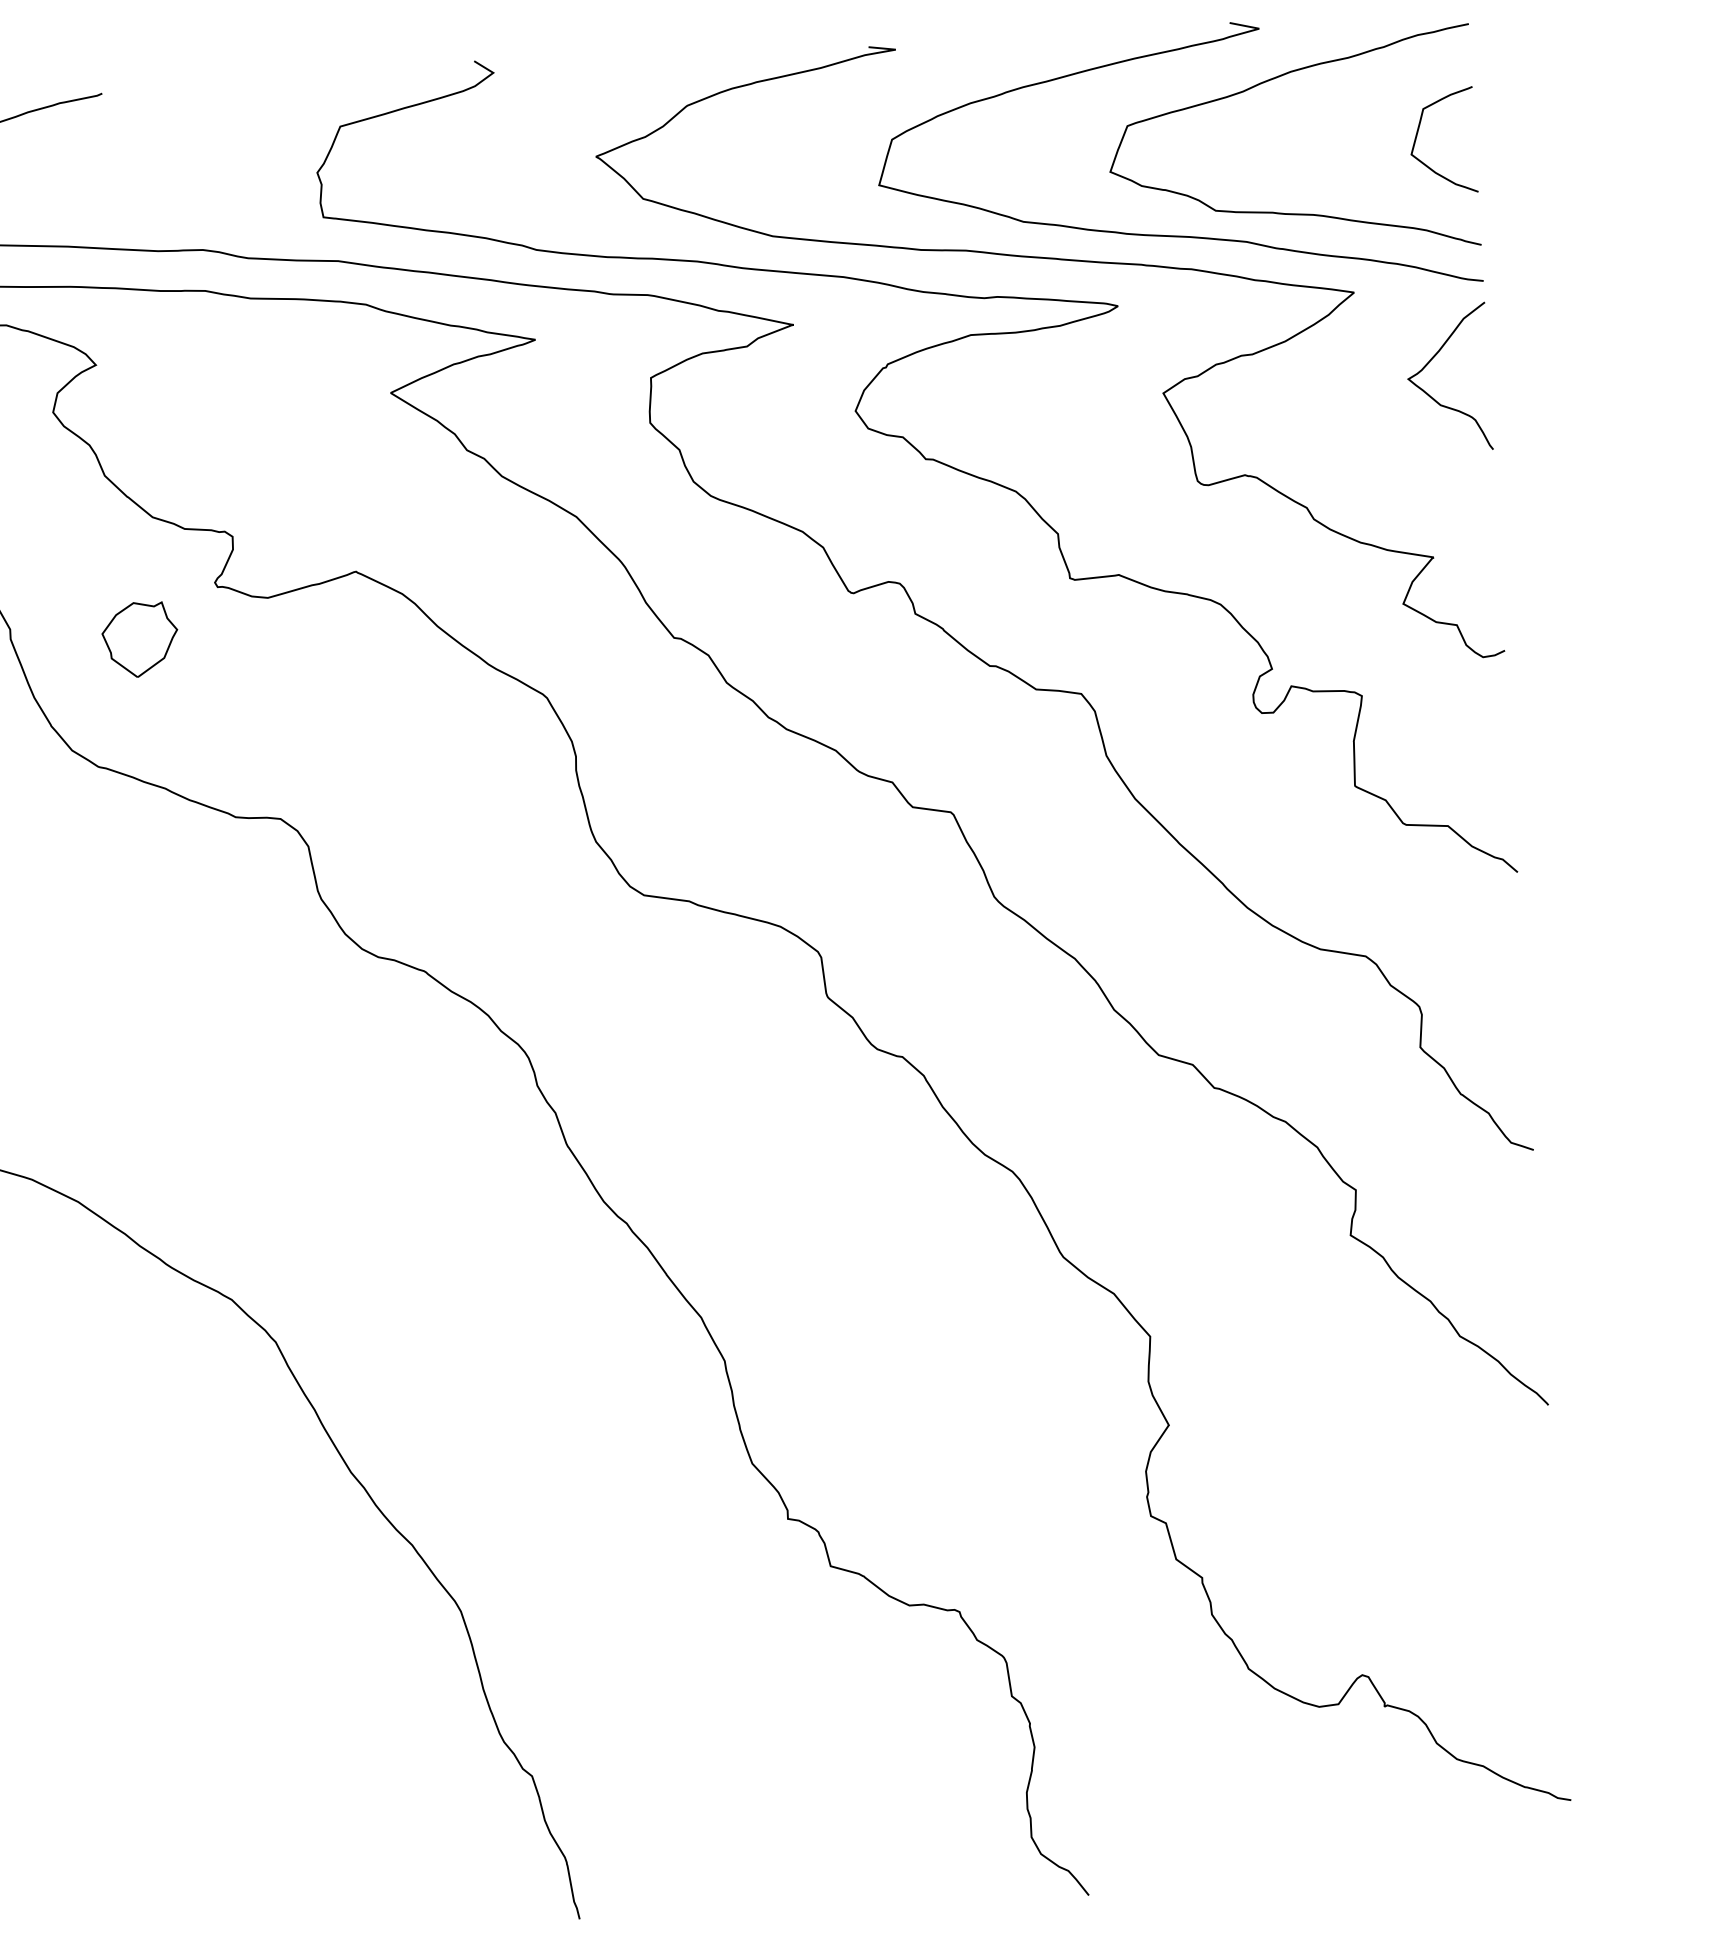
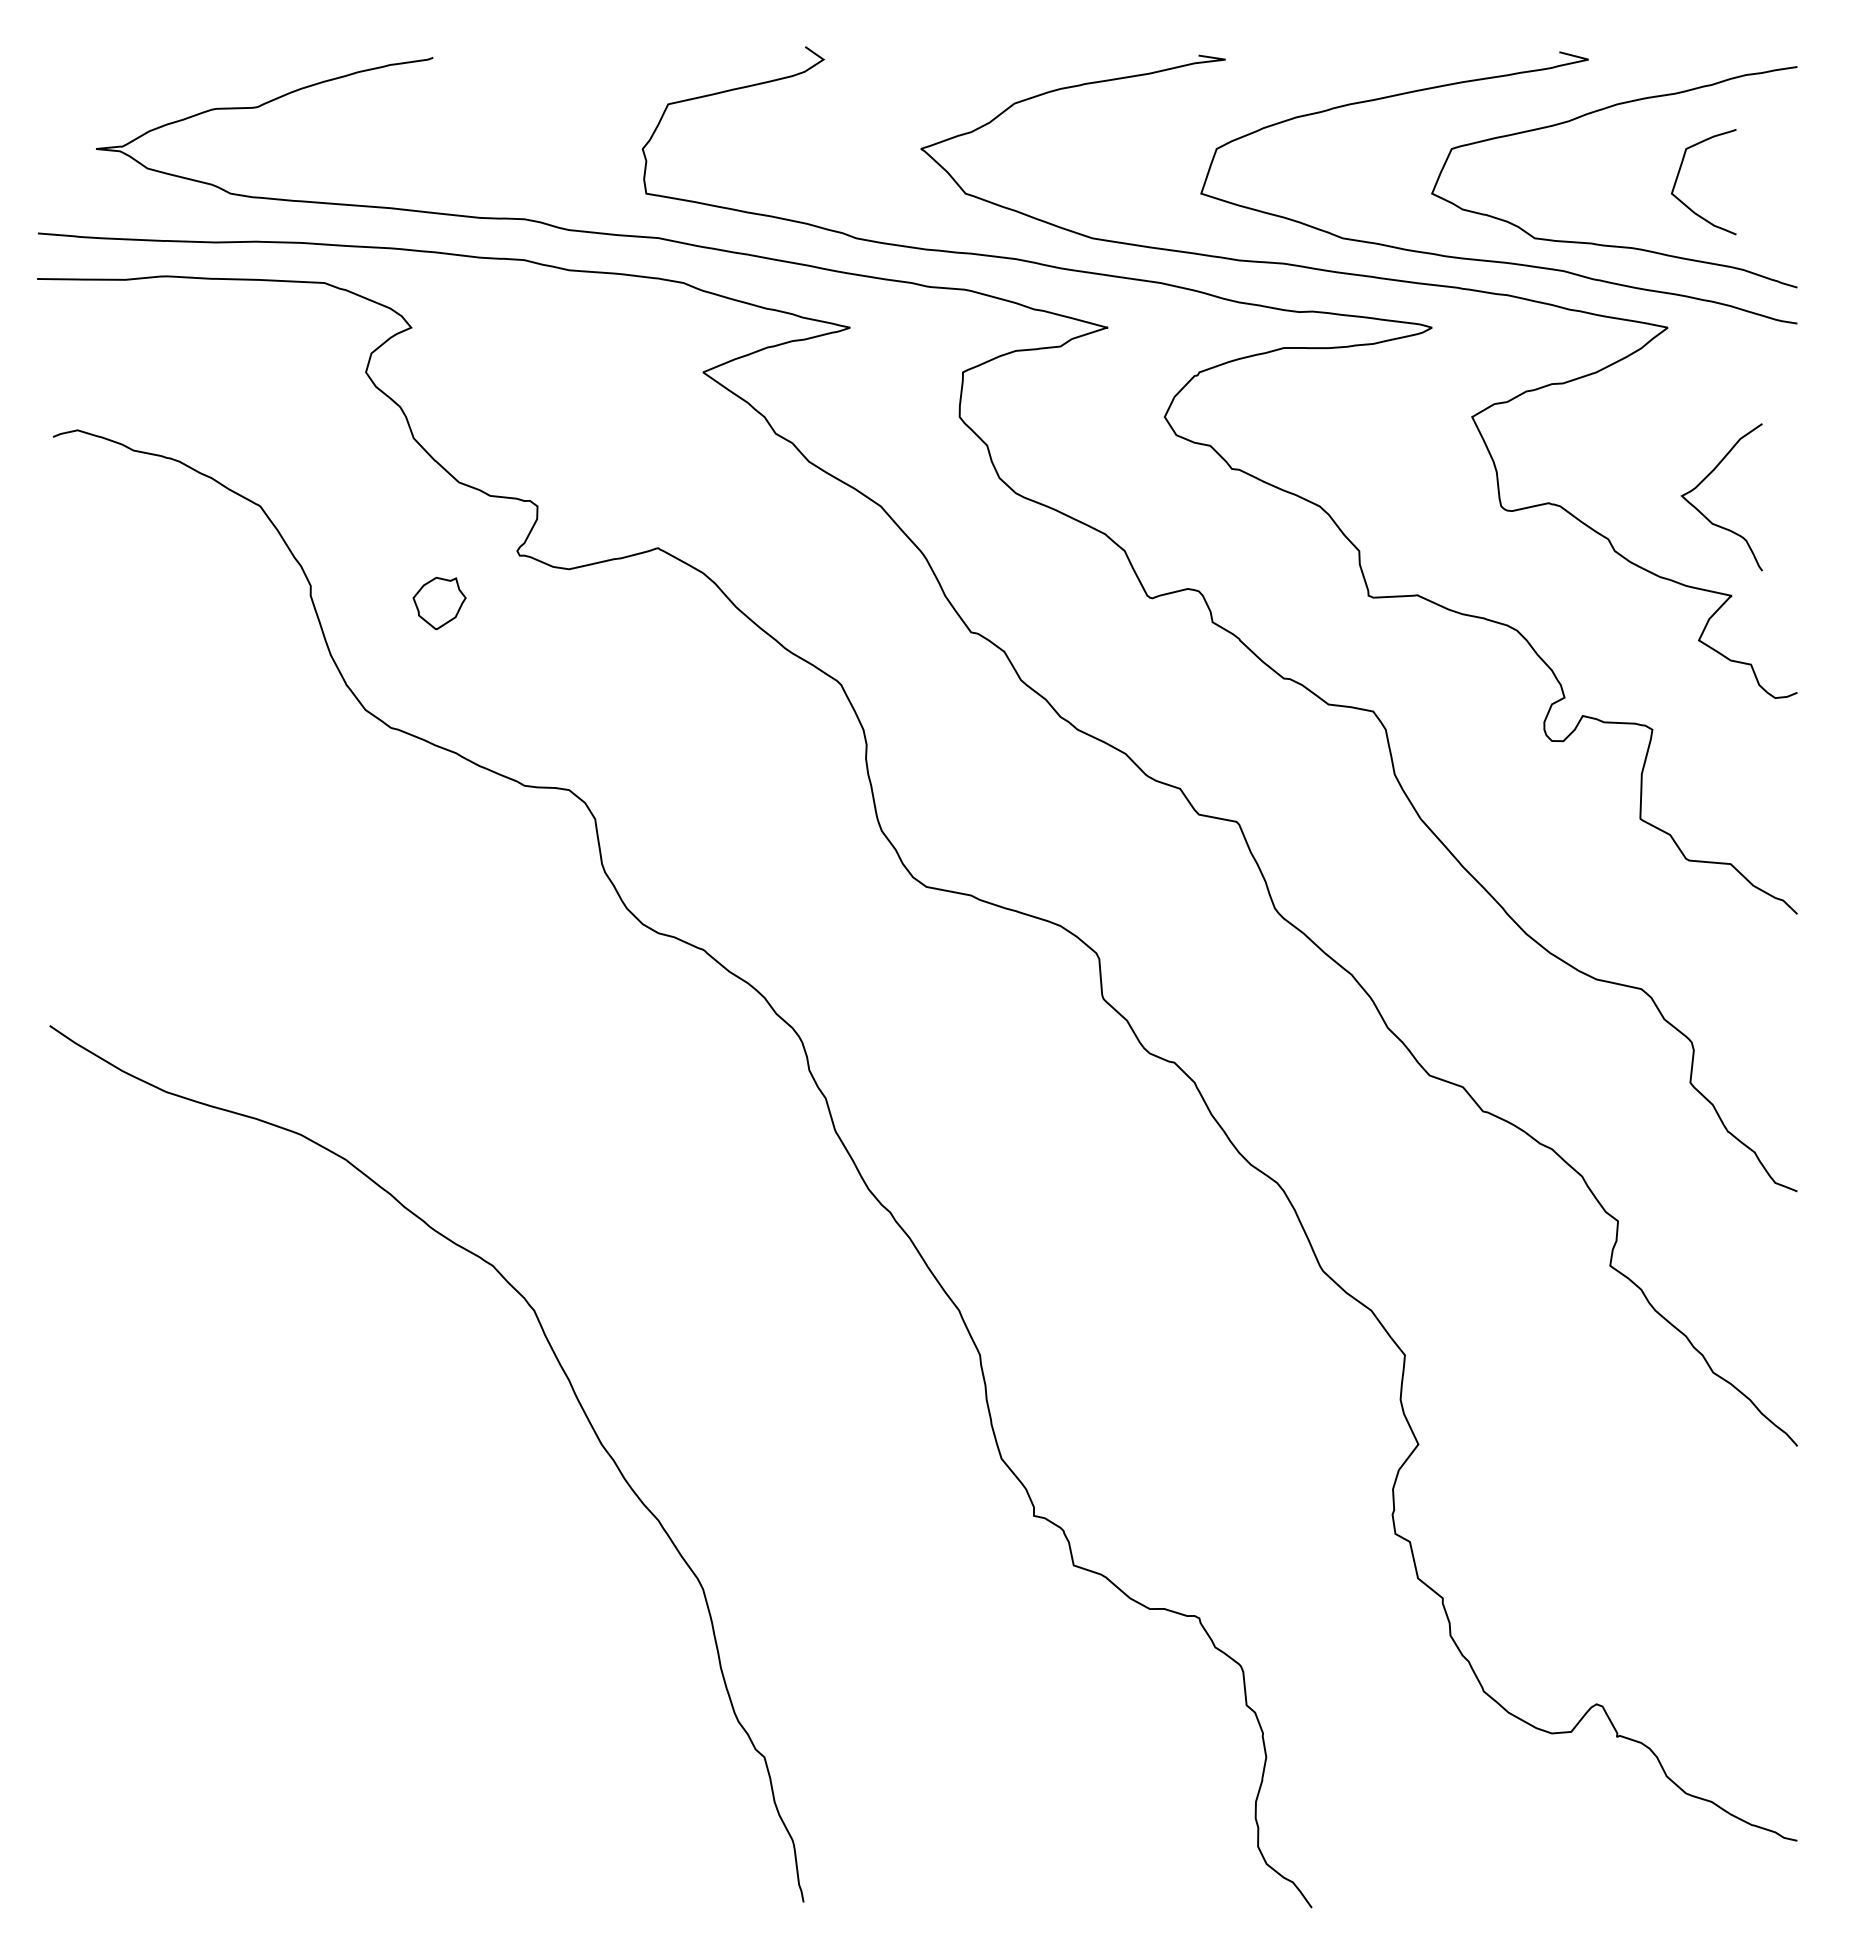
curve: (1418, 134) -> (1679, 174), moved
curve: (1430, 362) -> (1704, 480), moved
part: (140, 639) -> (439, 603), size x0.7

